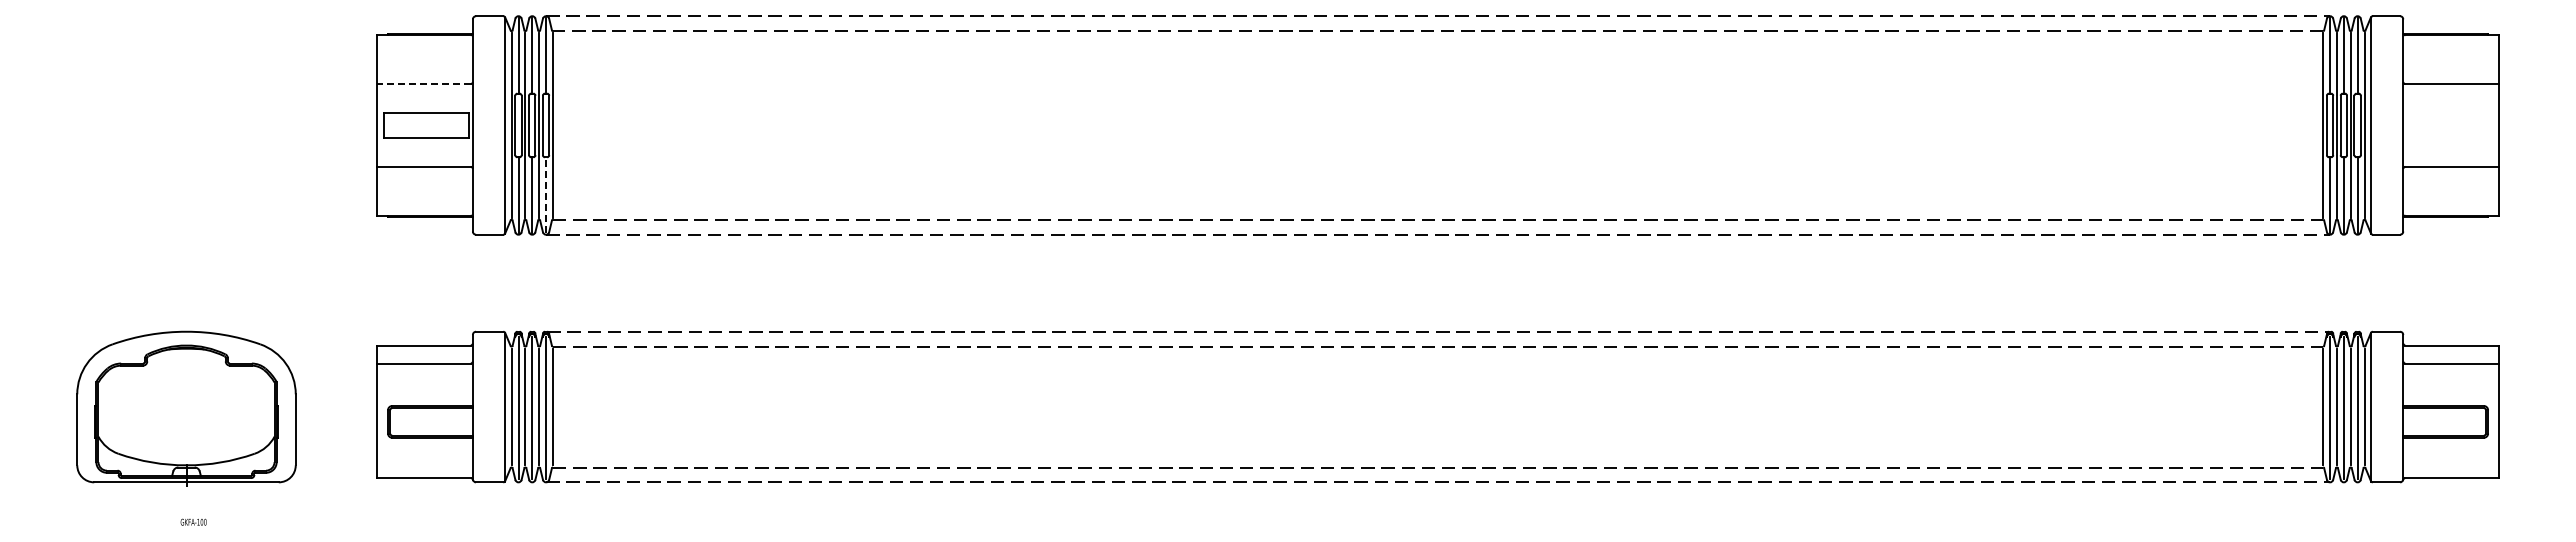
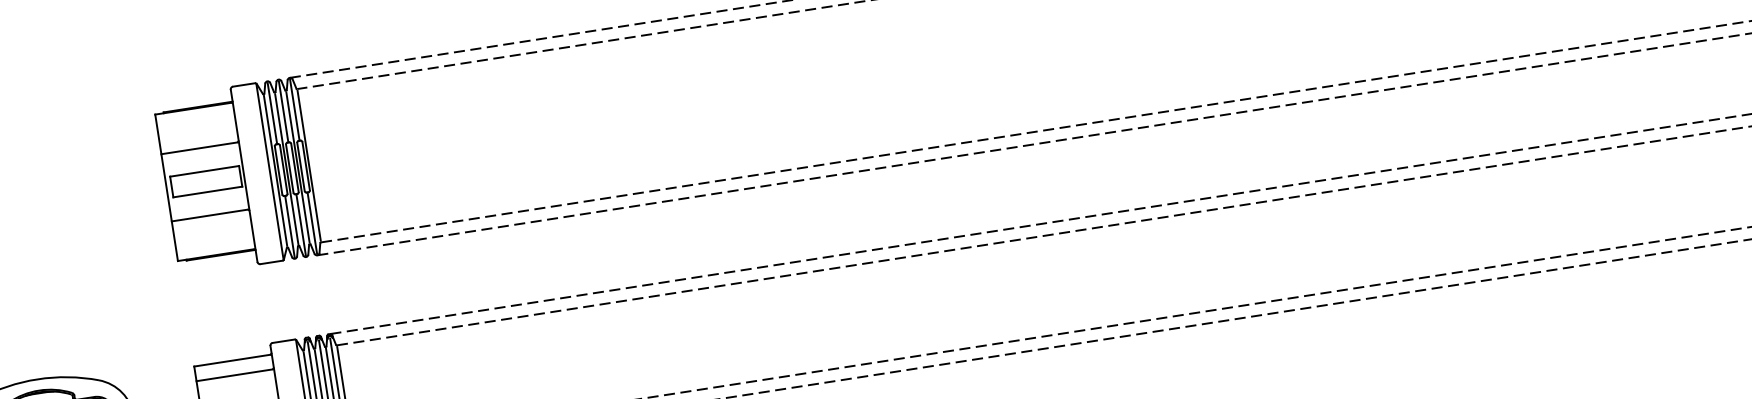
line: (424, 84) -> (199, 148), dashed -> solid
line: (546, 194) -> (312, 222), dashed -> solid

